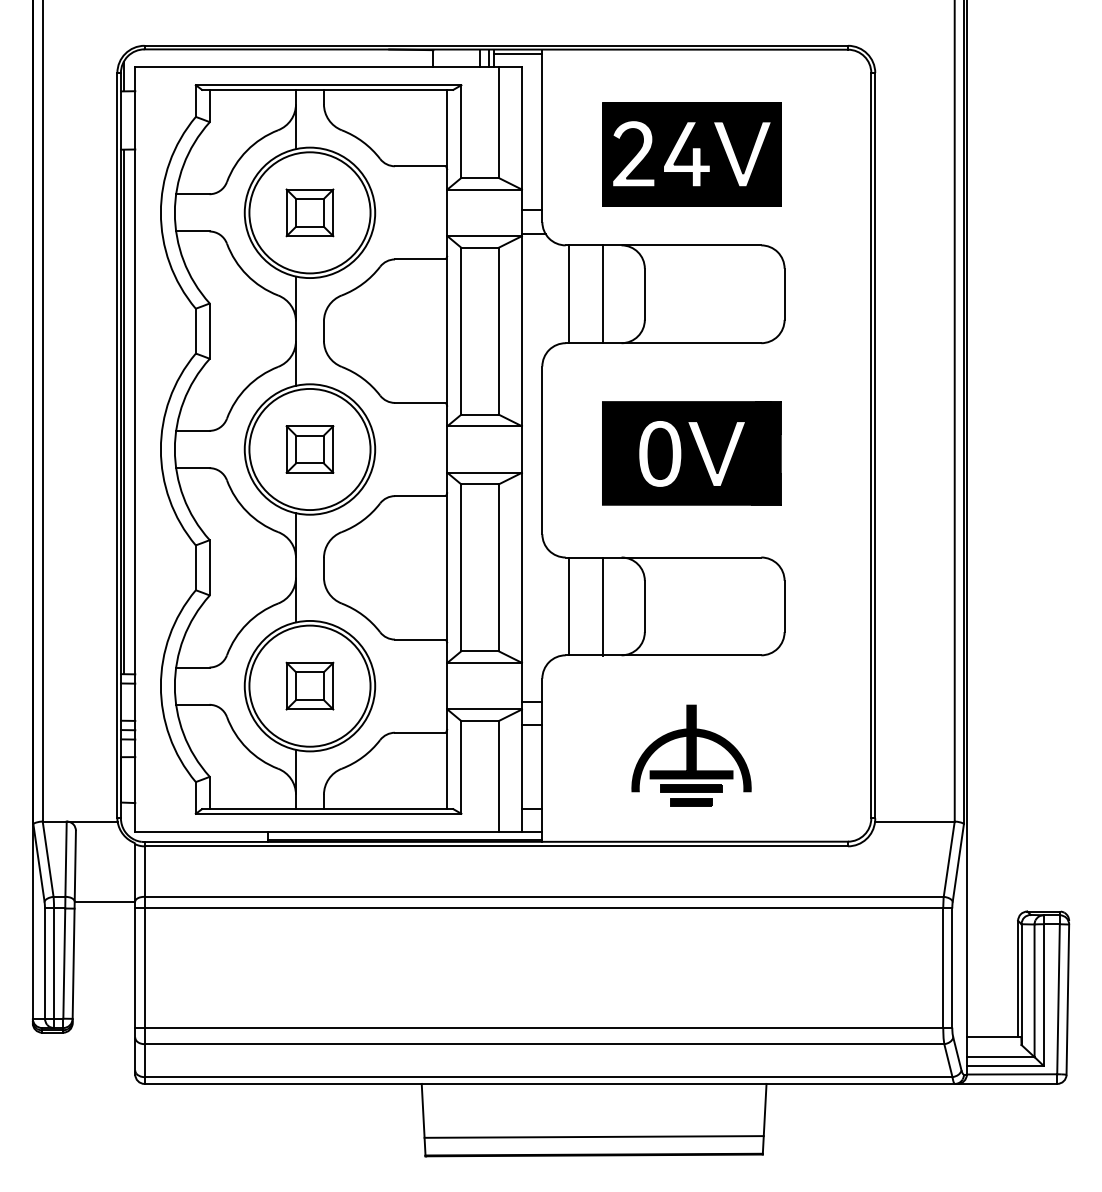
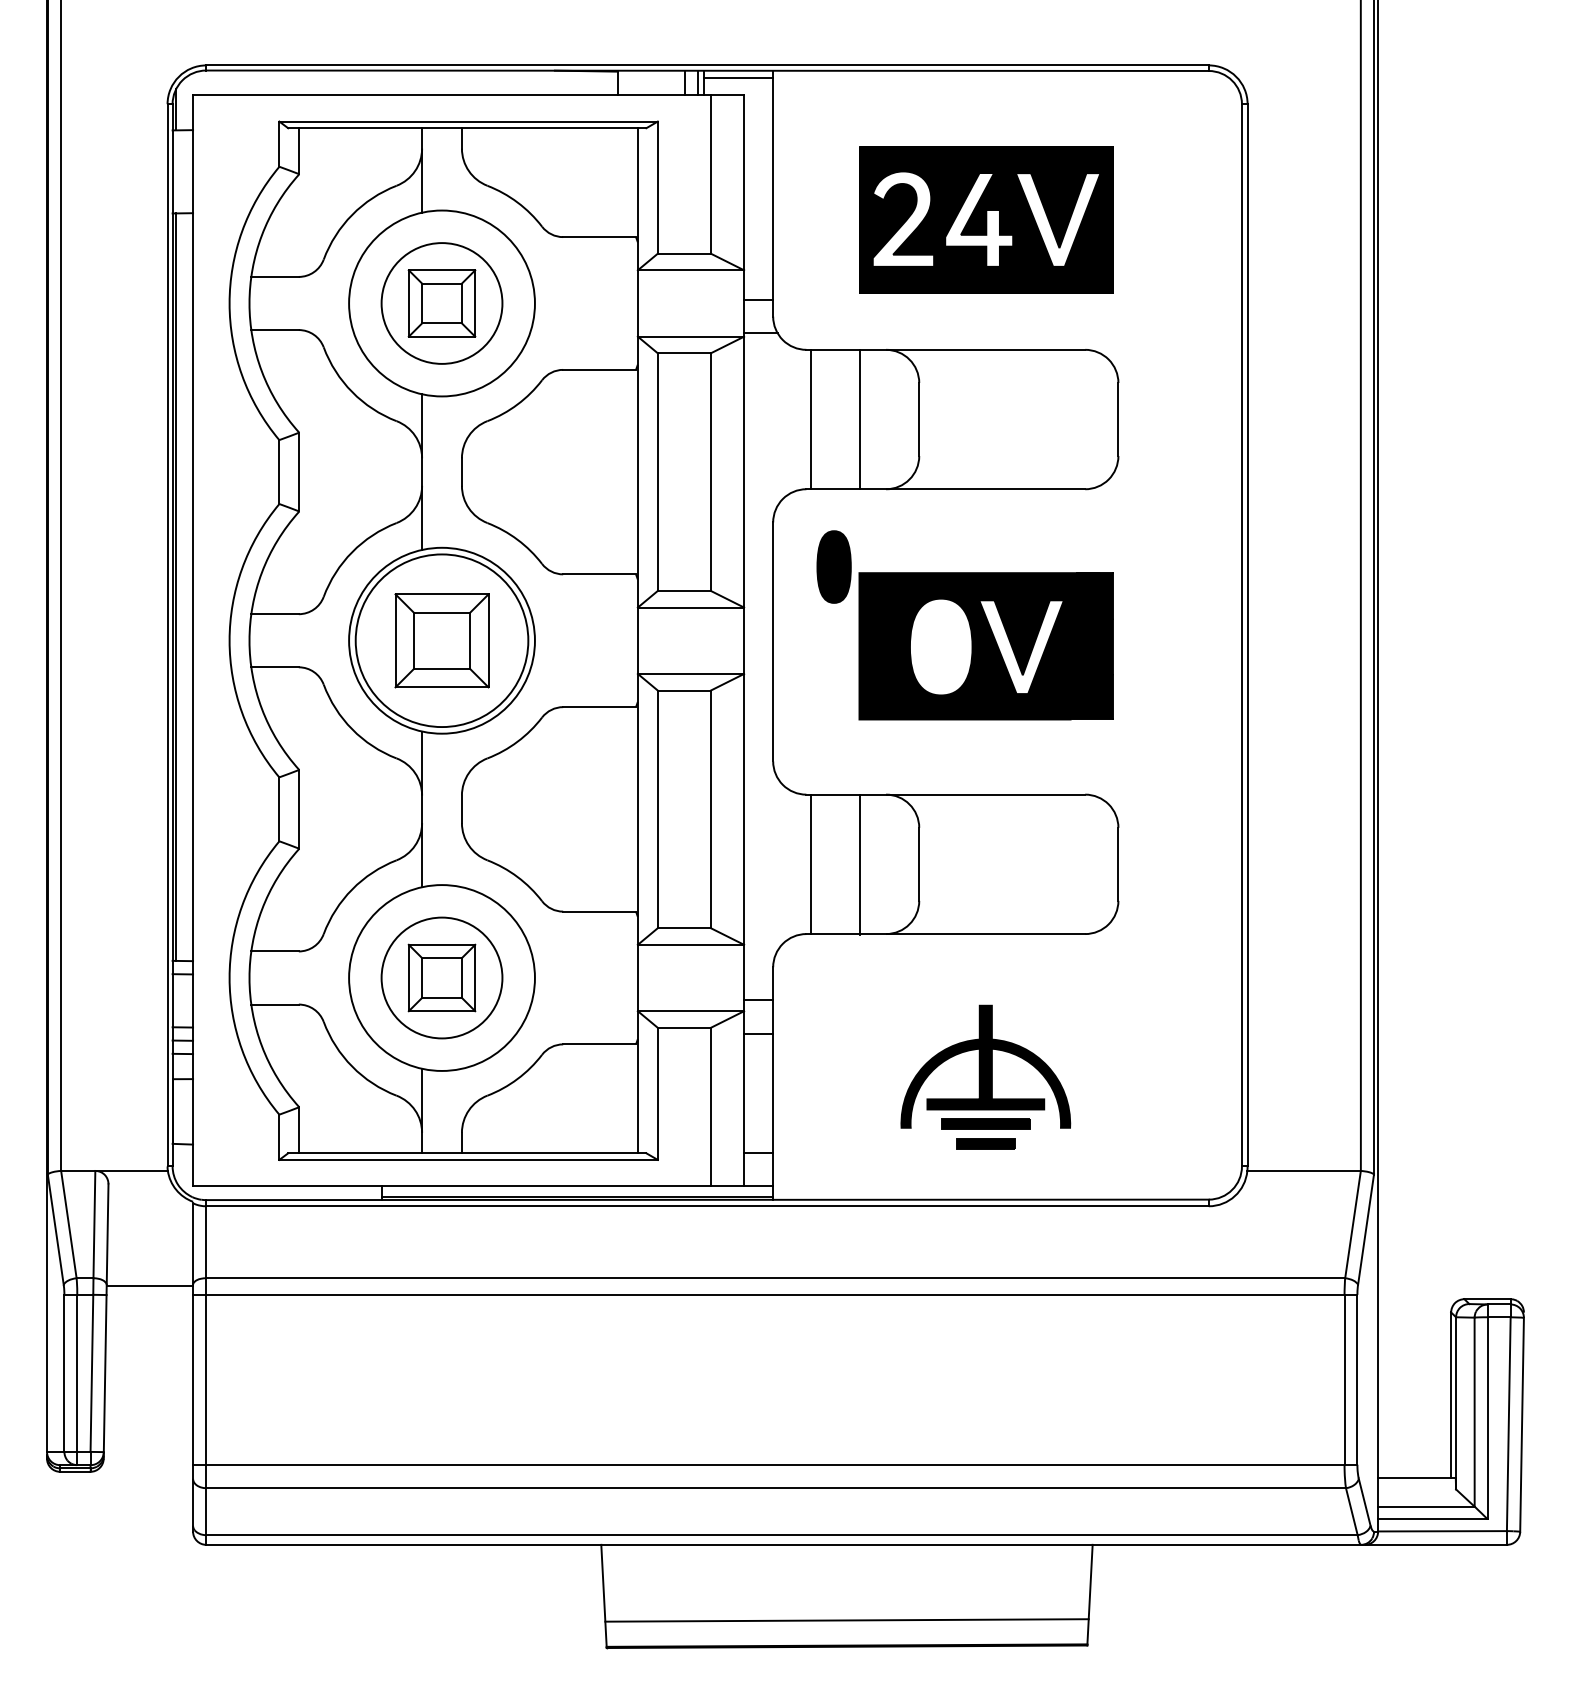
circle: (309, 212) -> (441, 303), size x0.7
part: (309, 449) -> (441, 640), size x1.4
part: (659, 453) -> (833, 566), moved
circle: (309, 685) -> (441, 977), size x0.7

